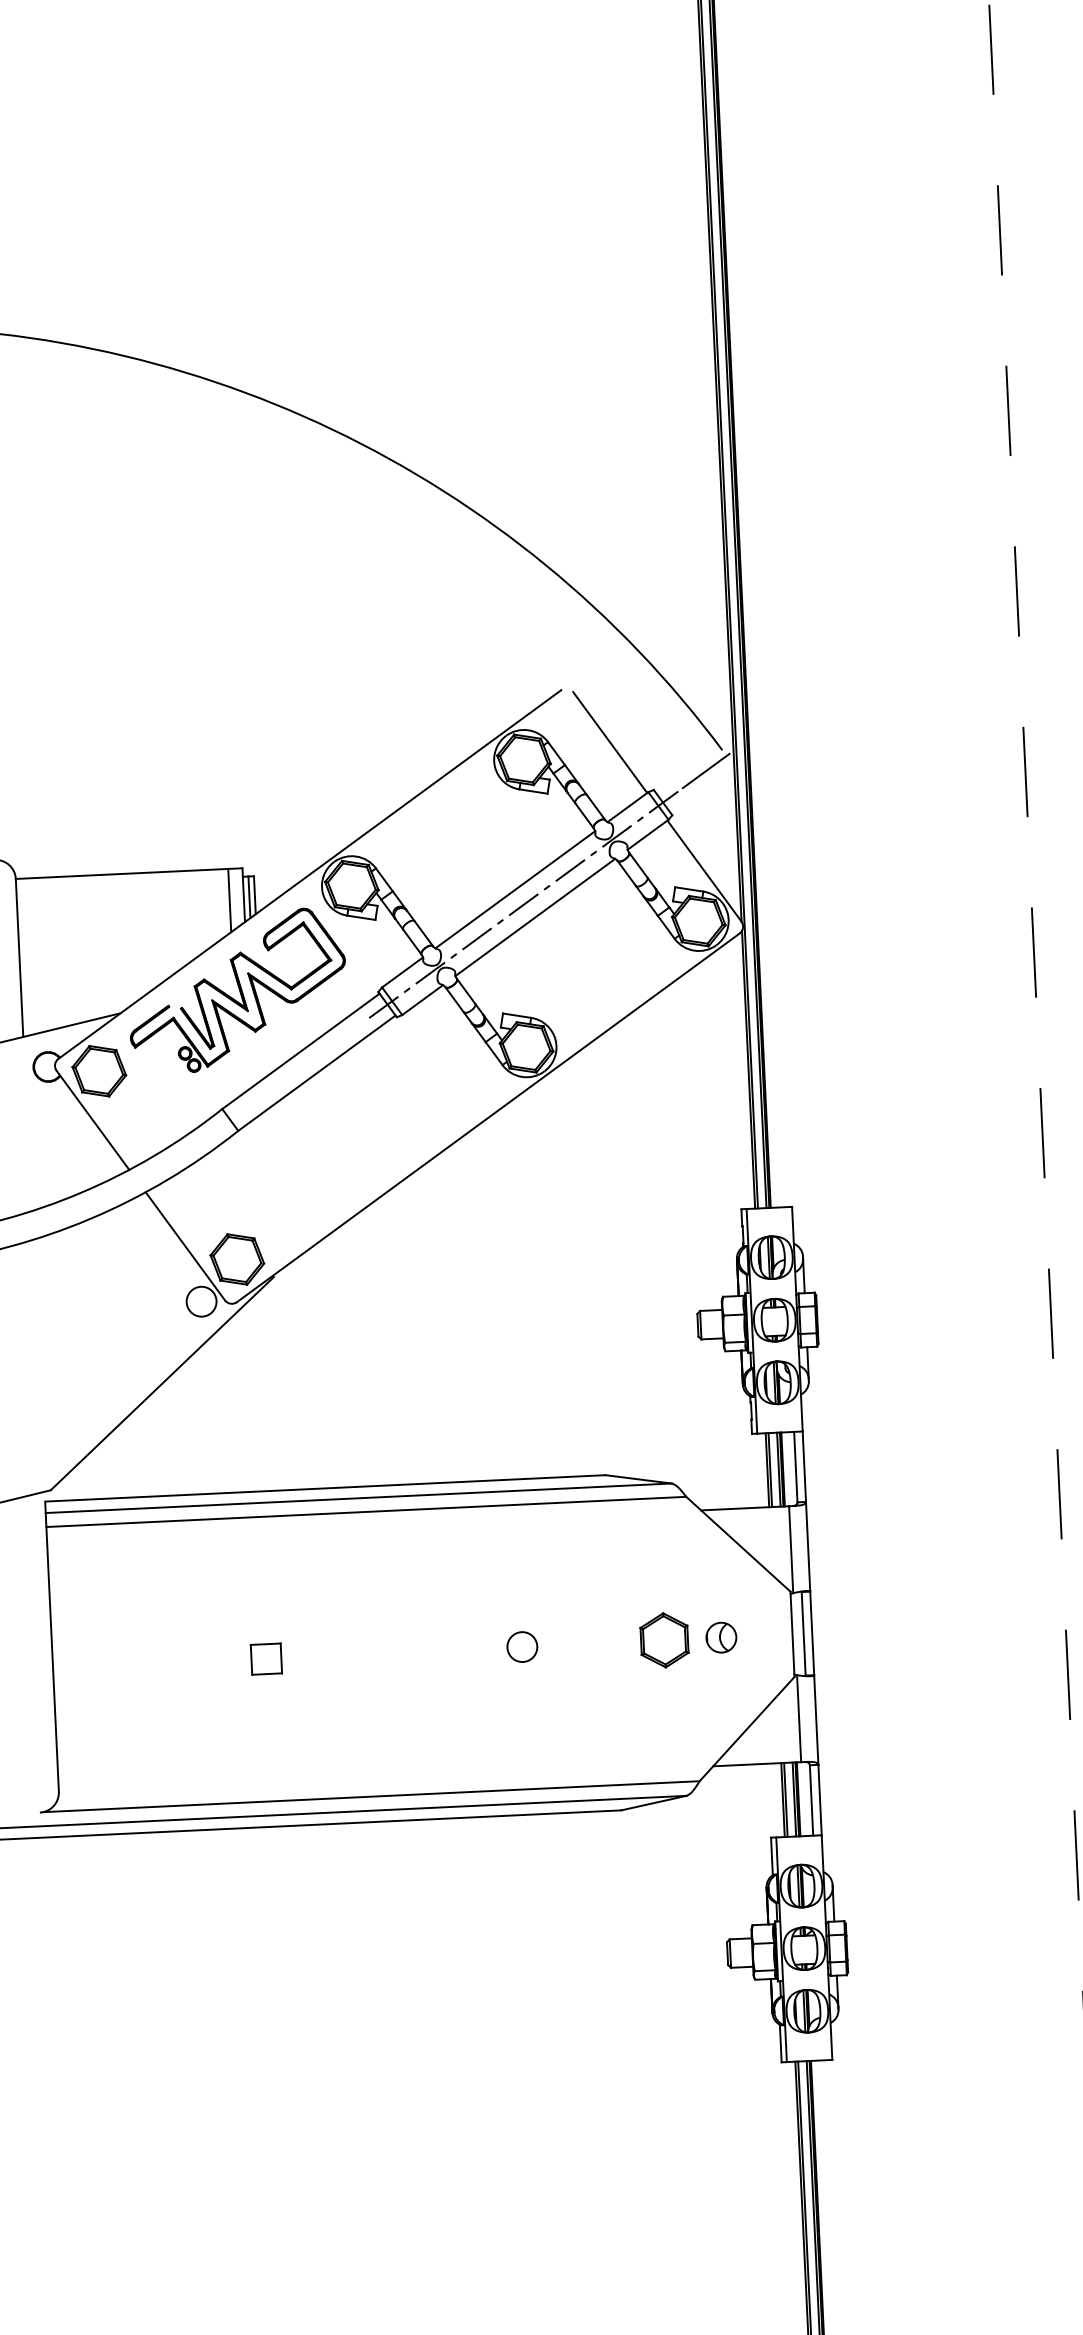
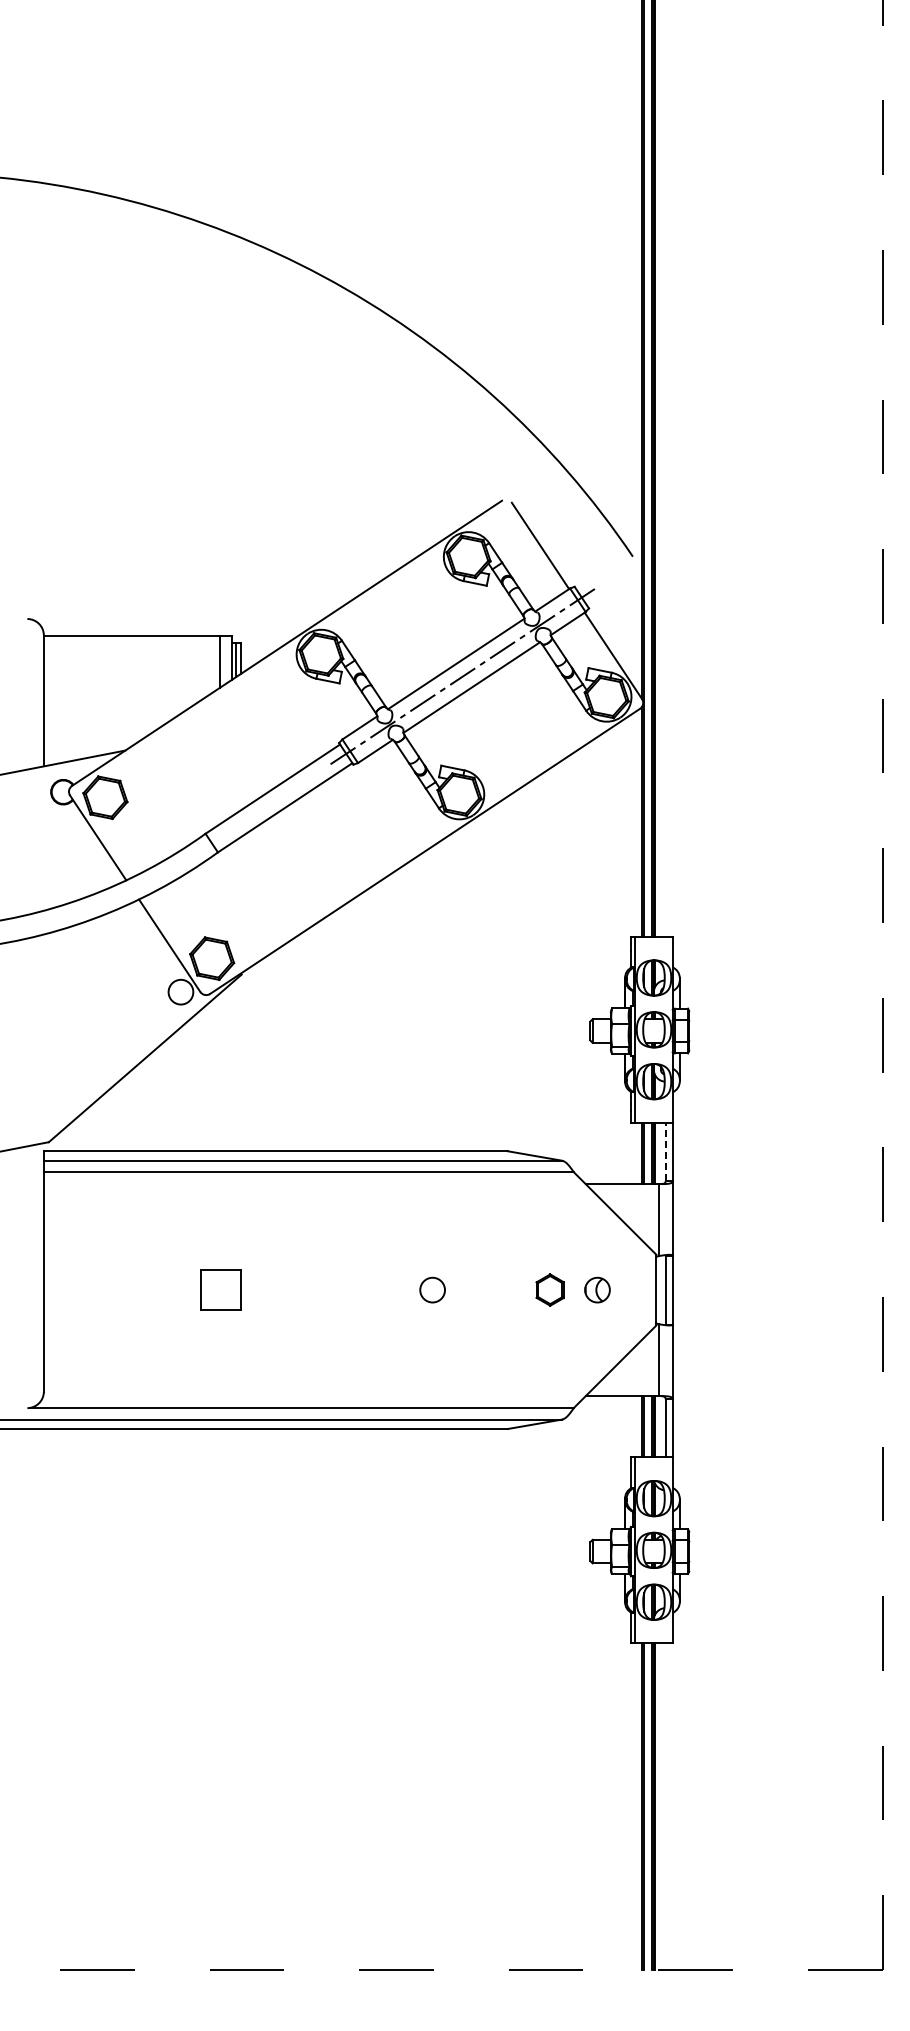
line: (705, 770) -> (618, 572), removed
part: (237, 990) -> (222, 736), removed
line: (795, 1466) -> (665, 1151), solid -> dashed
part: (663, 1639) -> (549, 1289), size x0.7
part: (266, 1659) -> (220, 1290), size x1.6

